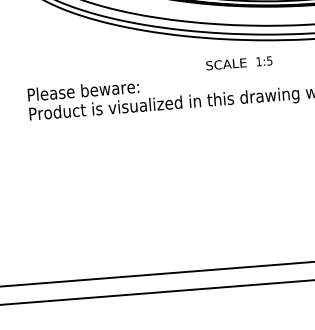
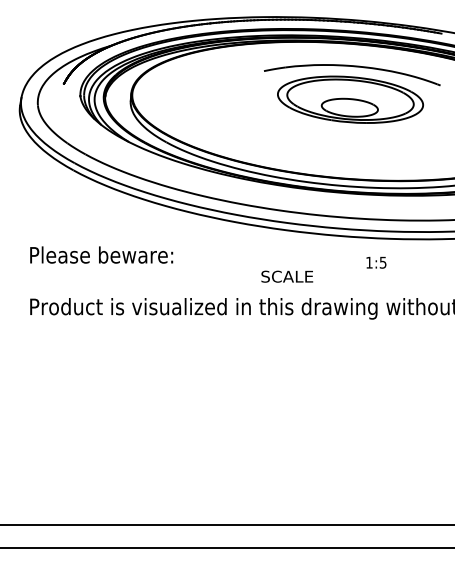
text: (264, 61) -> (376, 262), moved
text: (226, 64) -> (287, 276), moved
text: (83, 90) -> (101, 254), moved

